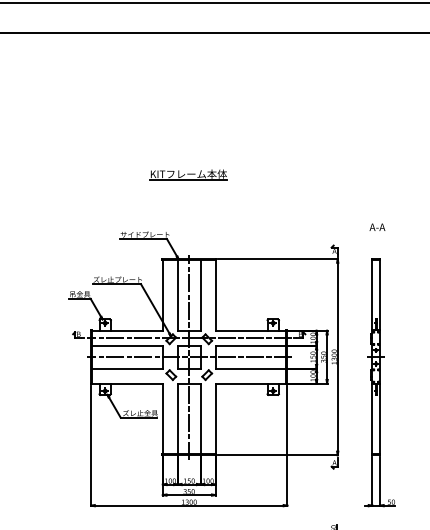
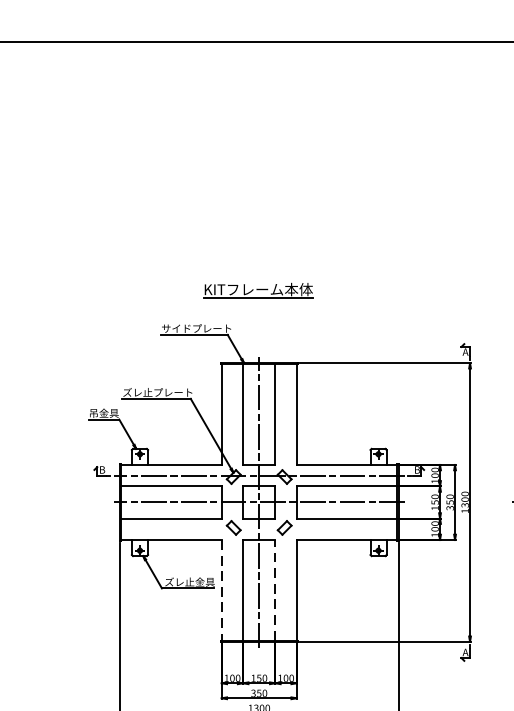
part: (188, 174) -> (258, 289), moved
line: (200, 418) -> (275, 589), solid -> dashed
line: (162, 419) -> (221, 590), solid -> dashed

